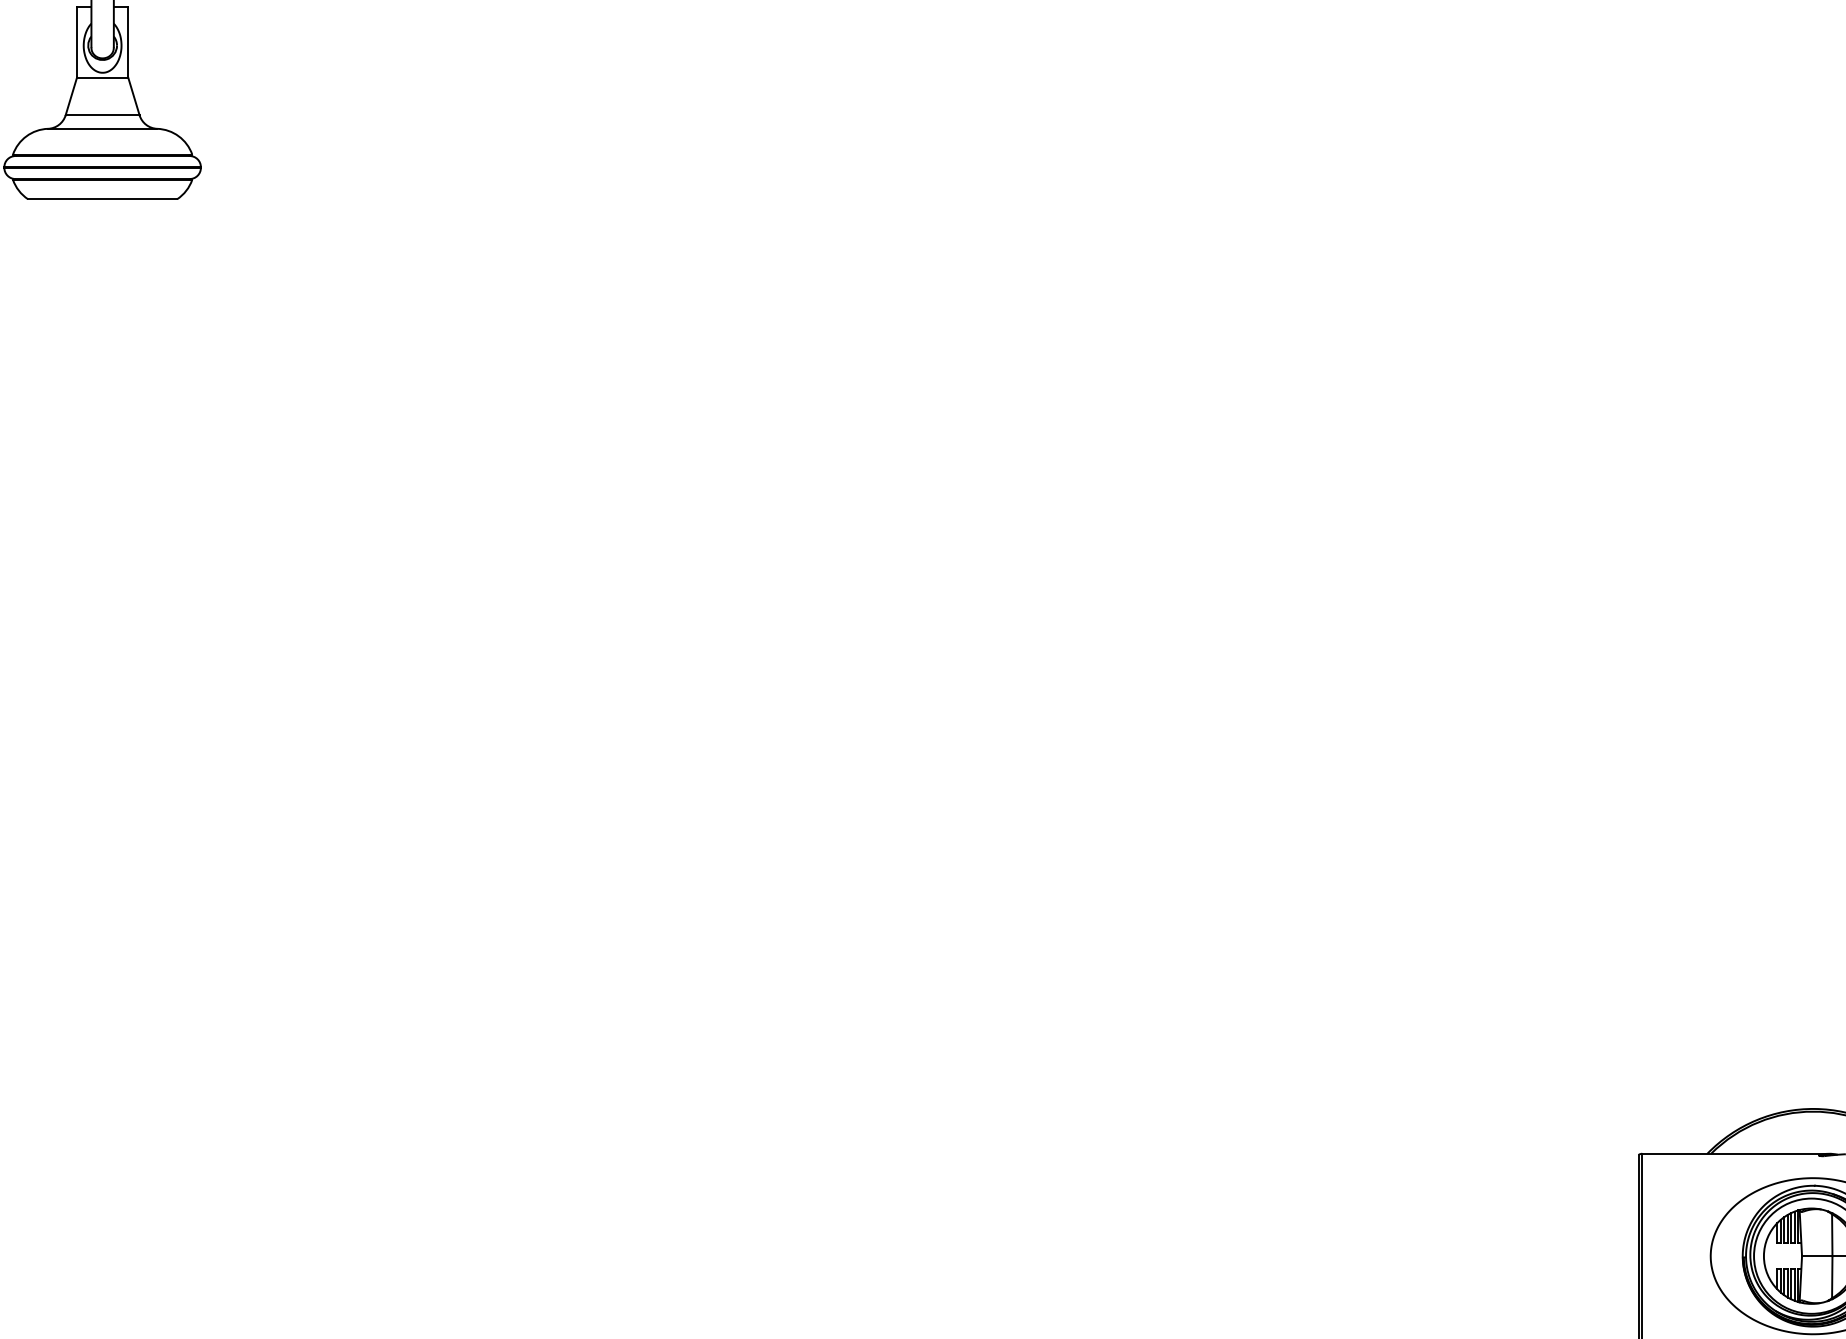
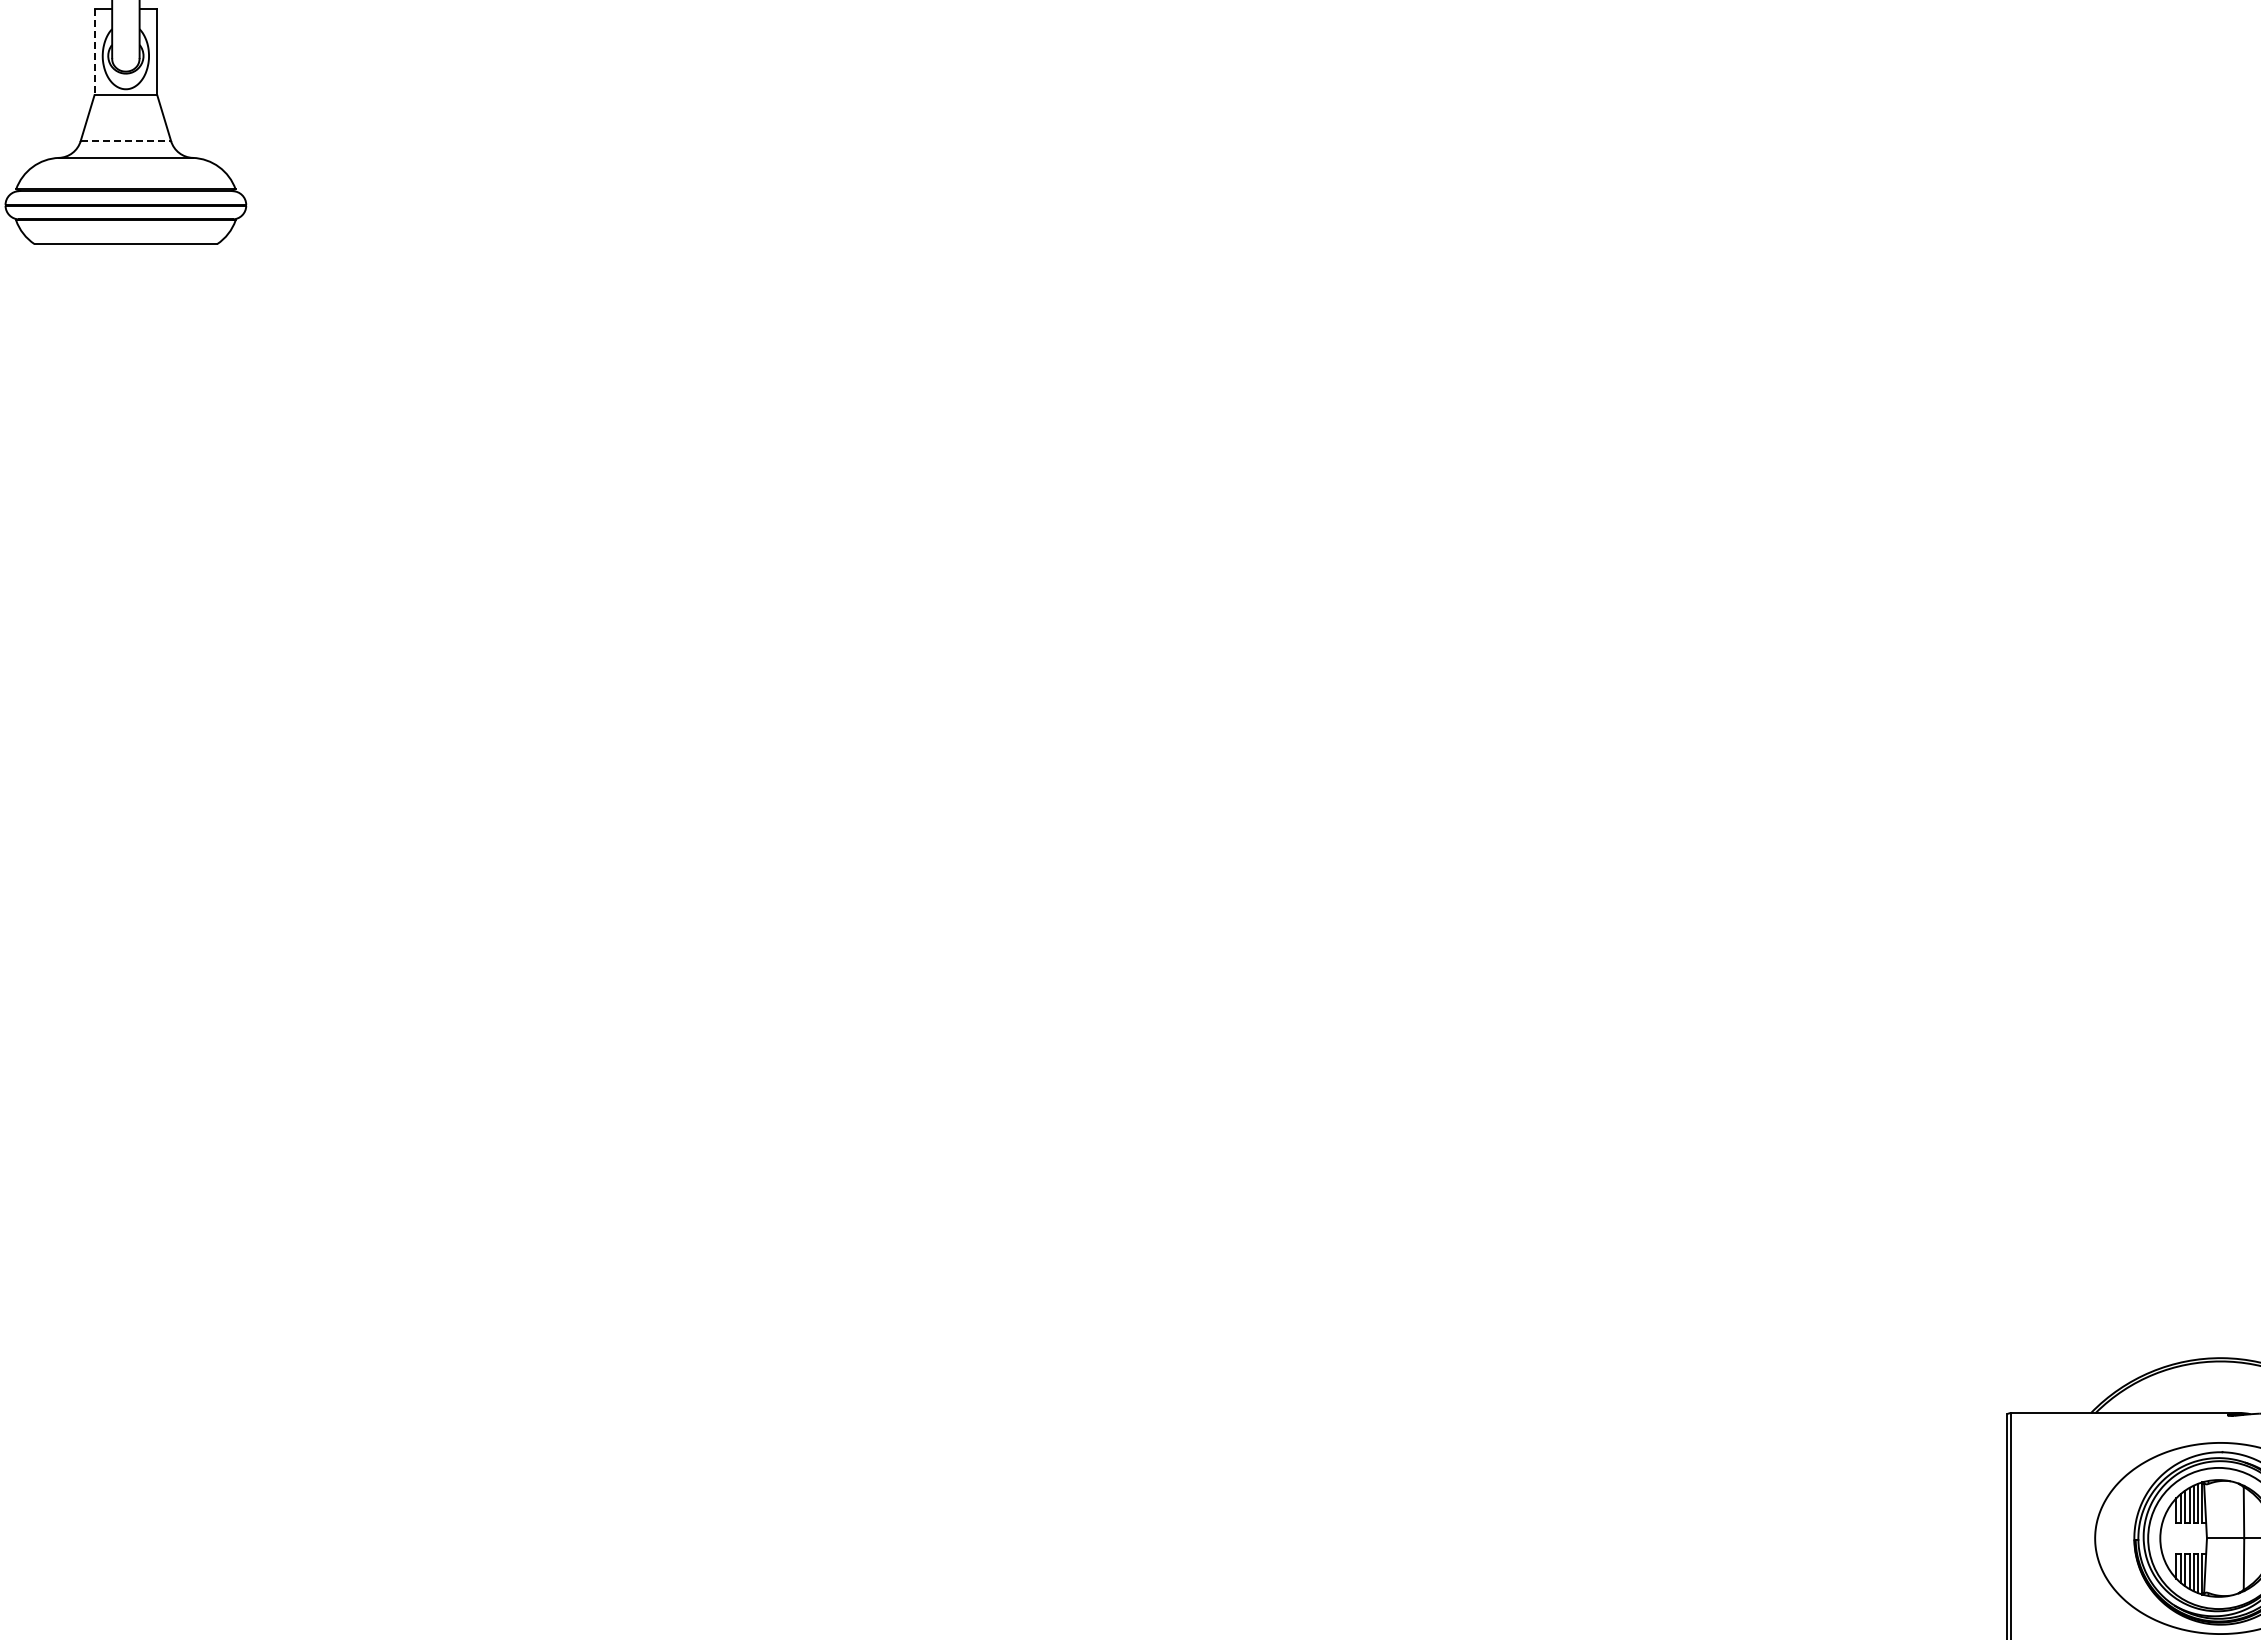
line: (77, 42) -> (94, 52), solid -> dashed
line: (103, 115) -> (126, 141), solid -> dashed

